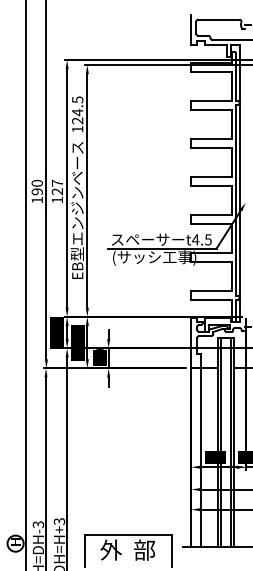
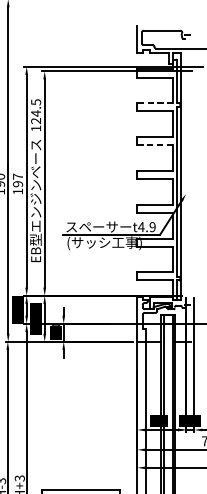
line: (210, 101) -> (154, 103), solid -> dashed
line: (211, 148) -> (155, 145), solid -> dashed
text: (57, 191) -> (18, 184), 127 -> 197
text: (207, 239) -> (151, 226), t4.5 -> t4.9

